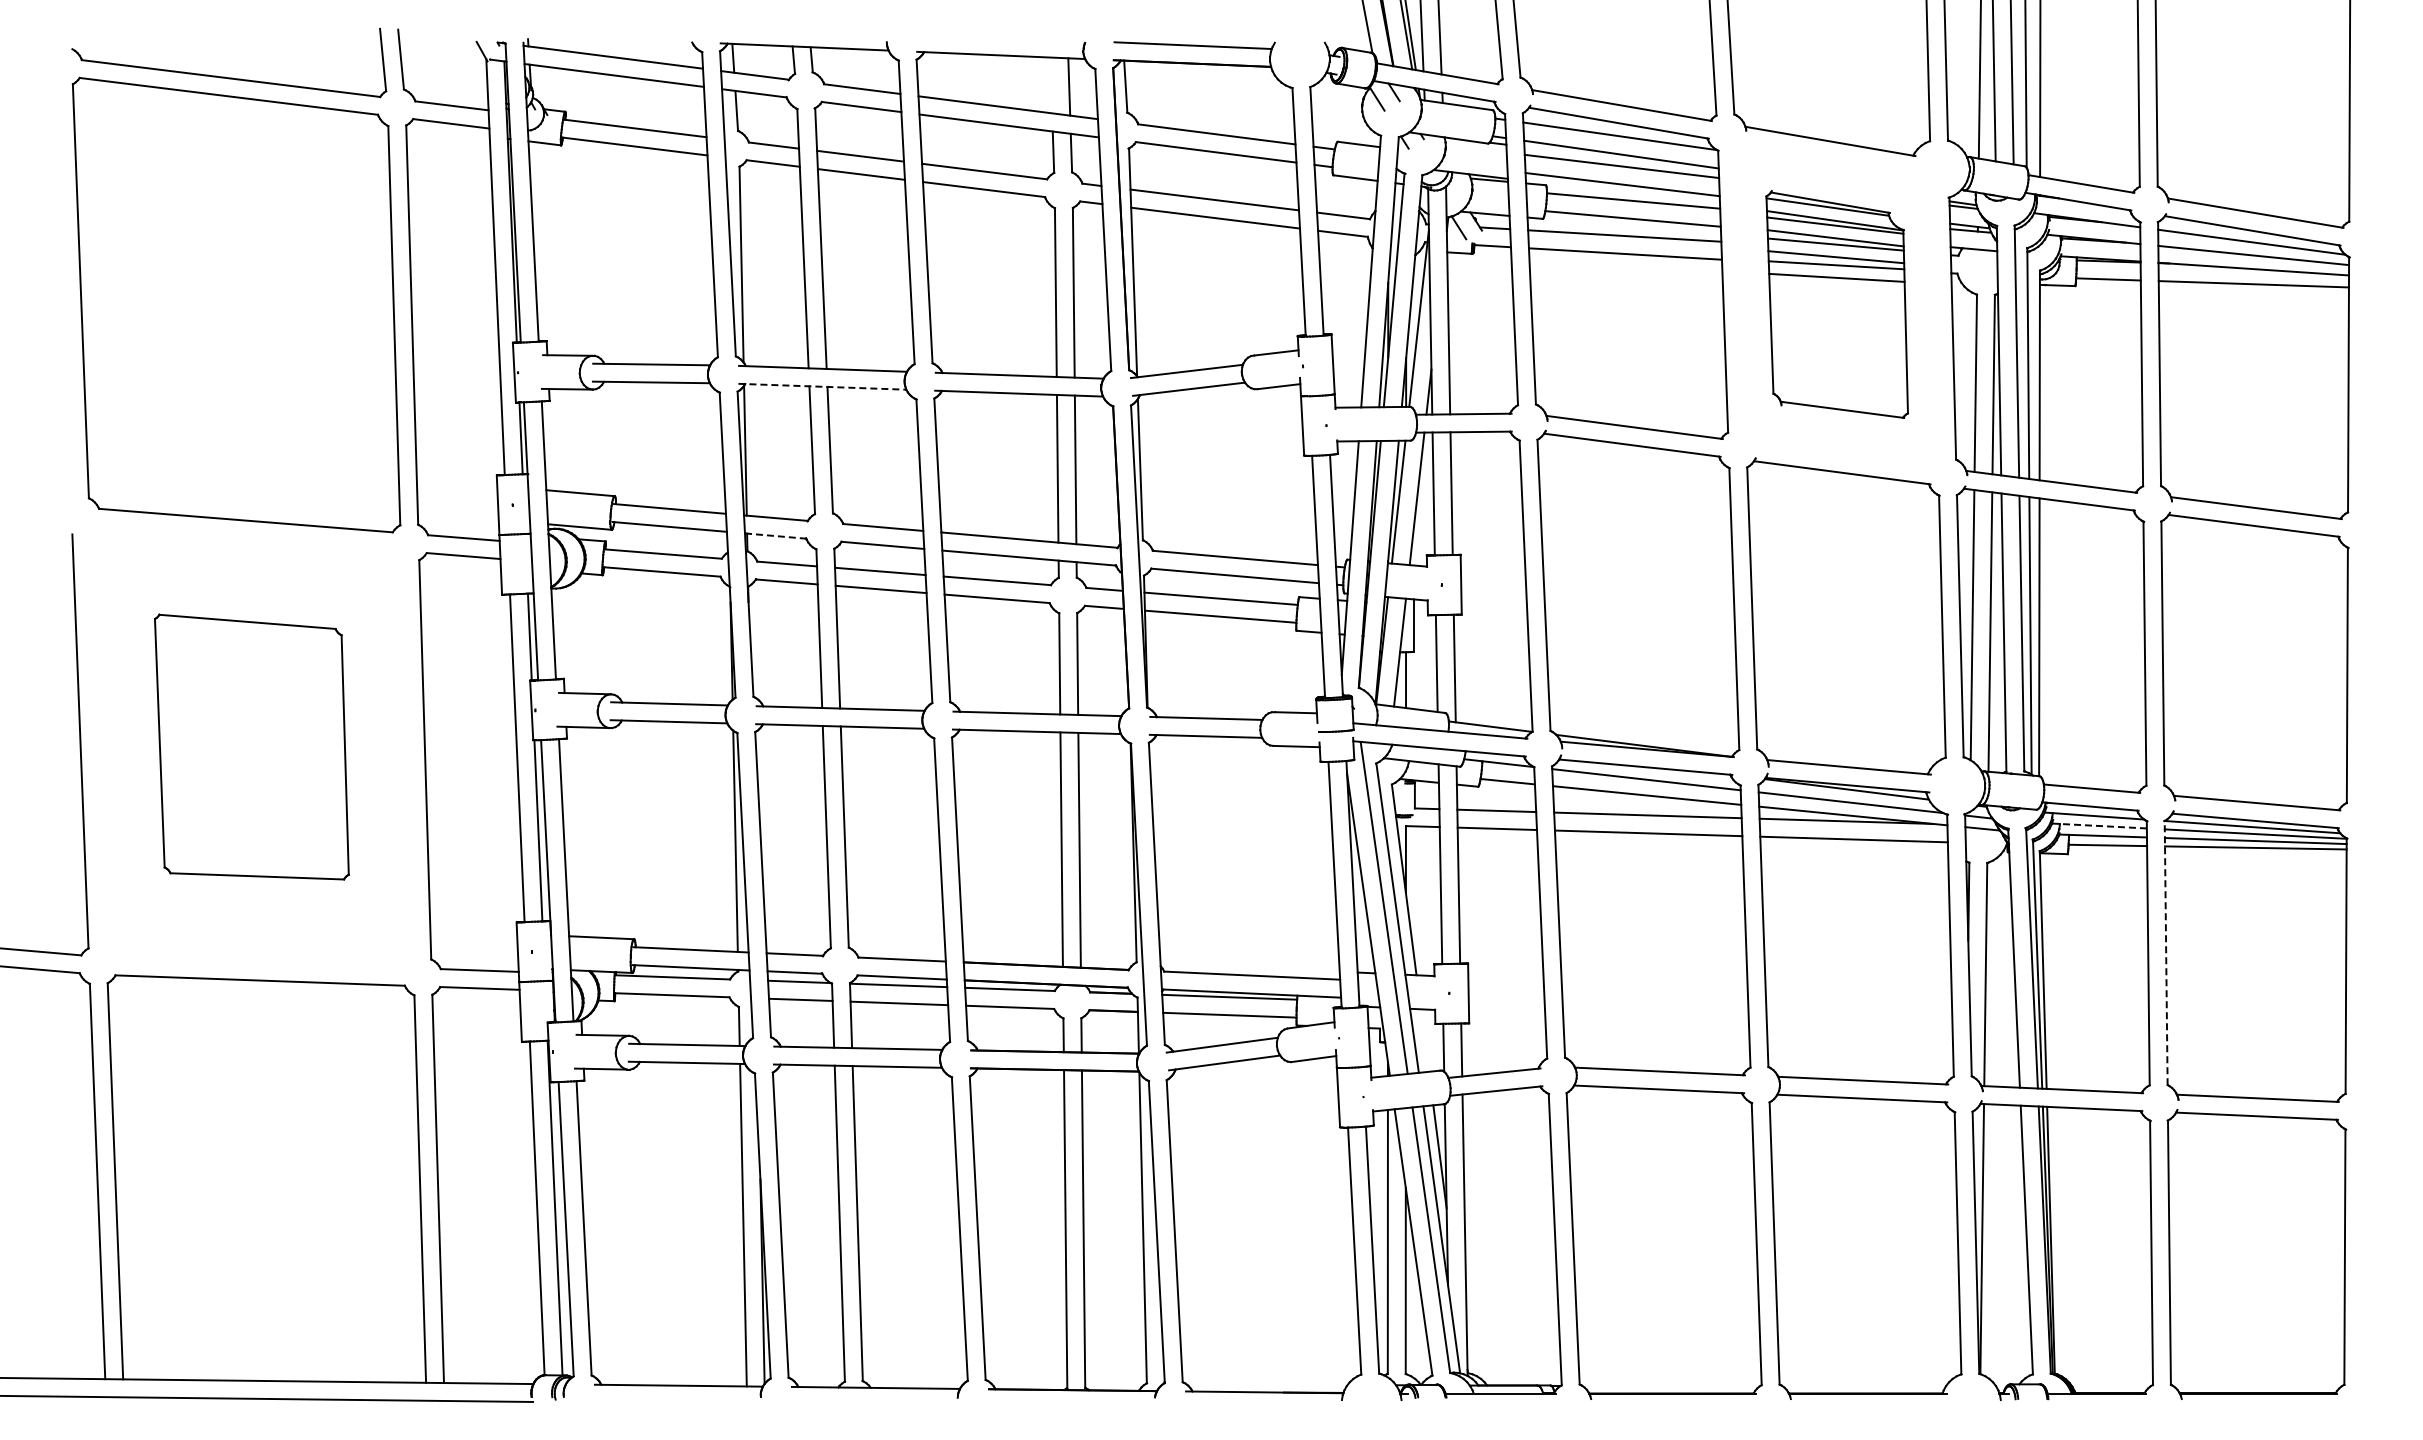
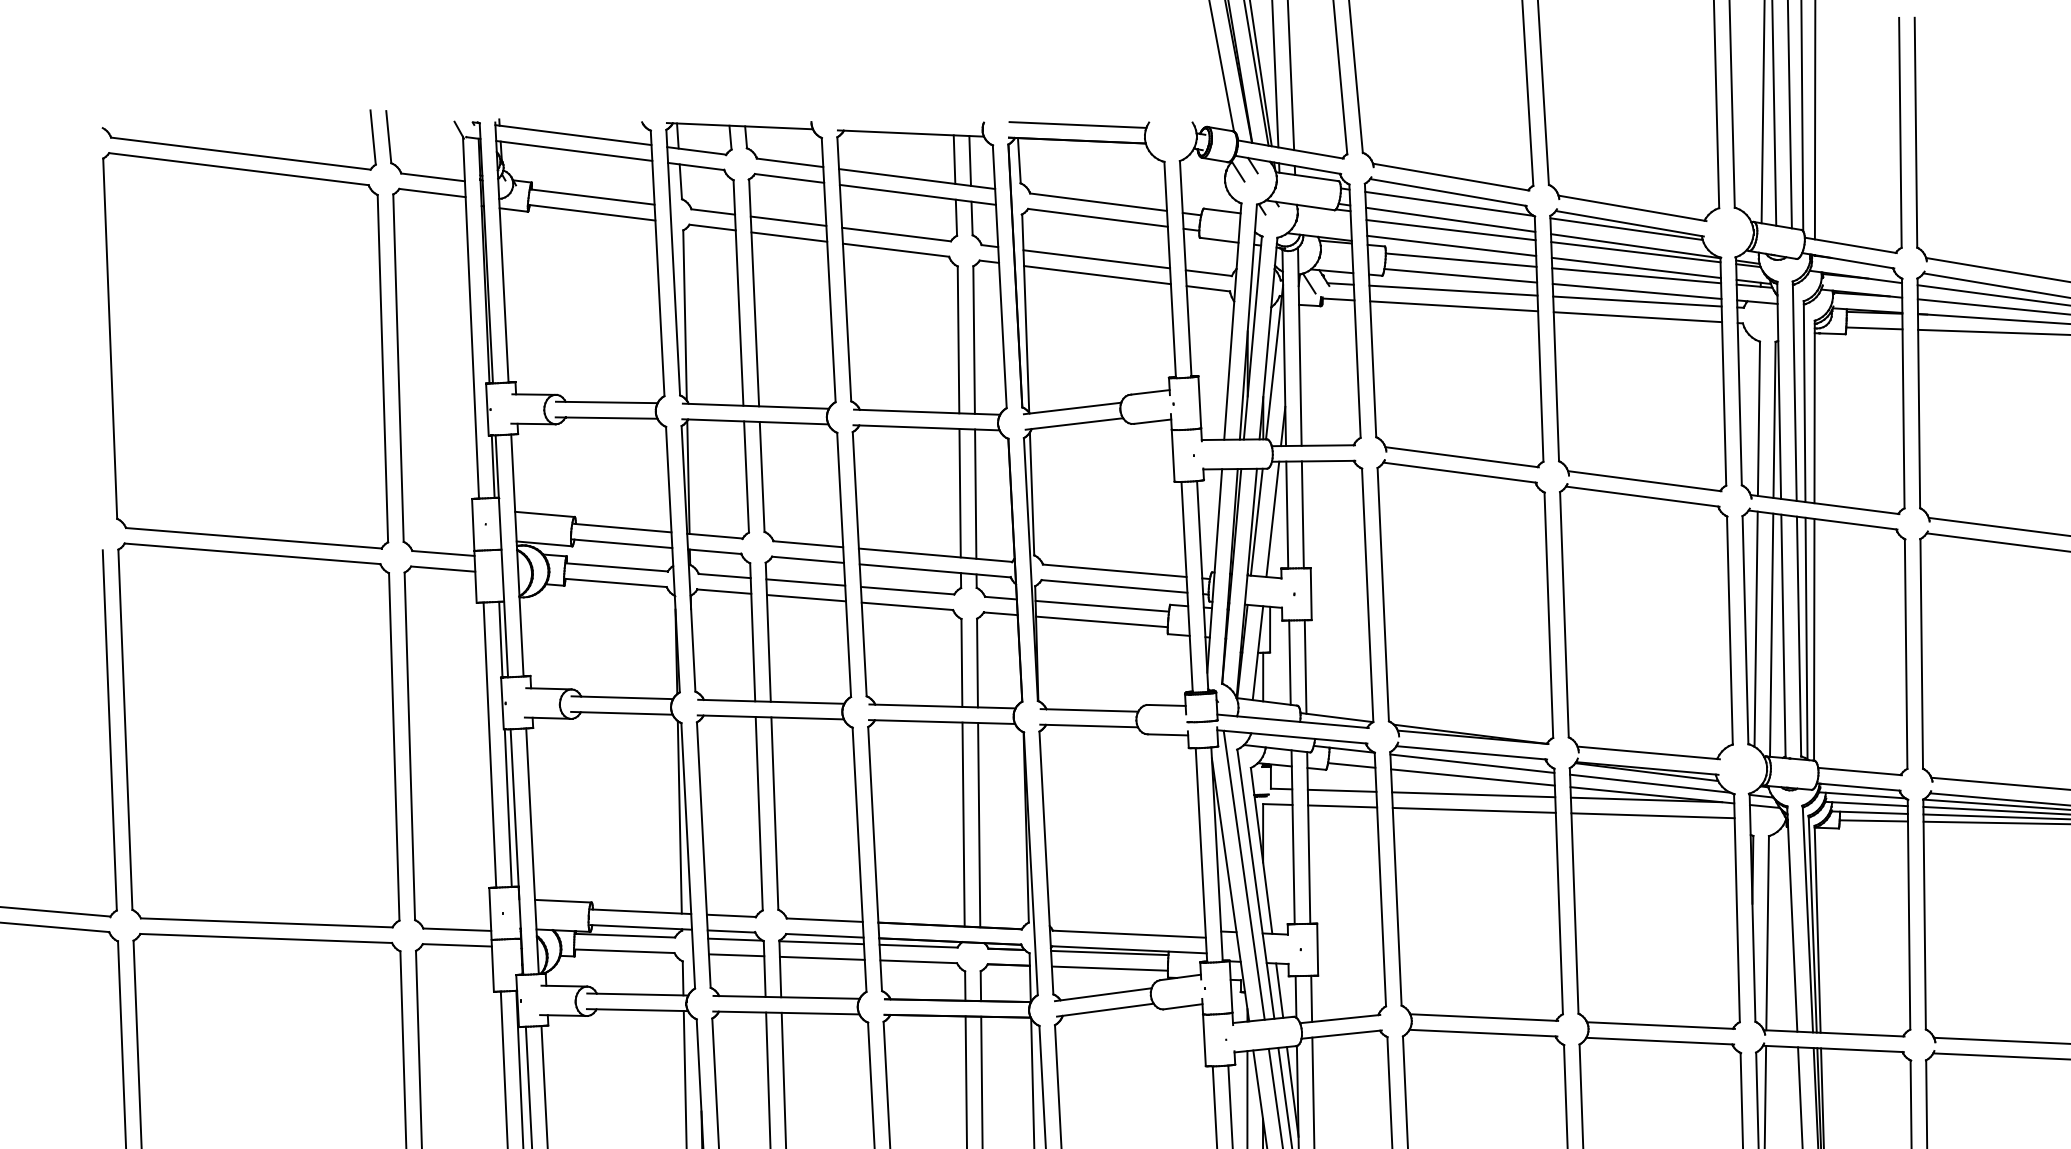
line: (1051, 85) -> (954, 159), added
part: (1837, 304) -> (1638, 350), size x1.43
line: (822, 386) -> (755, 421), dashed -> solid
line: (775, 536) -> (714, 552), dashed -> solid
part: (251, 746) -> (258, 734), size x1.67
line: (2099, 826) -> (1866, 804), dashed -> solid
line: (2166, 952) -> (1924, 914), dashed -> solid
line: (1424, 1040) -> (1279, 990), added

